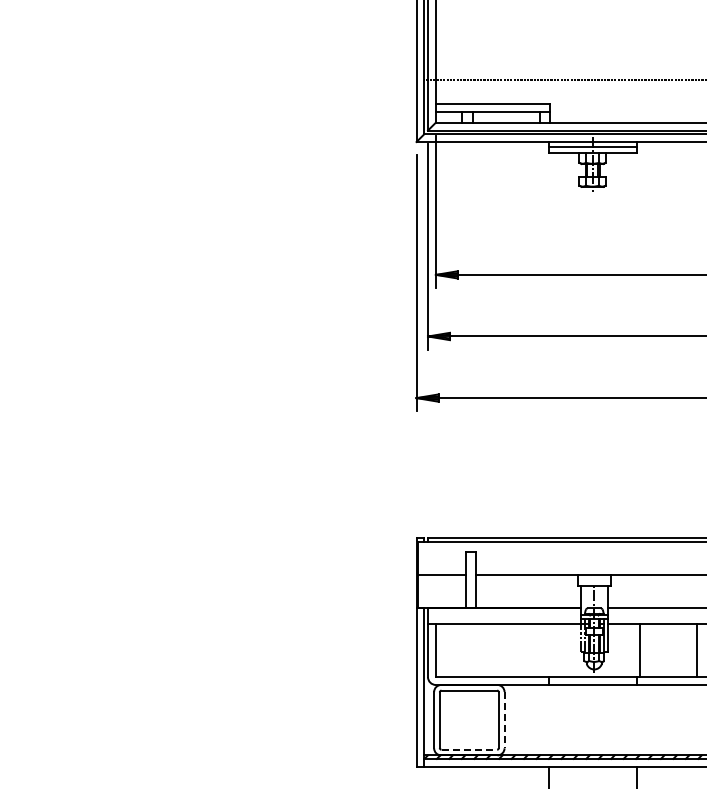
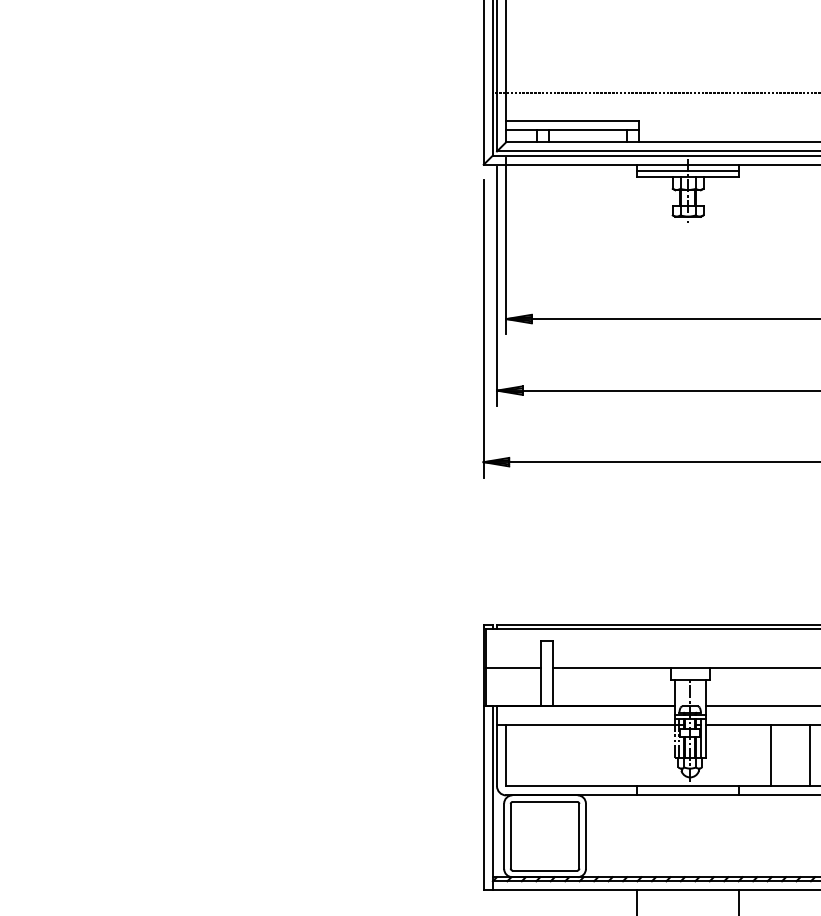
line: (639, 650) -> (770, 755), moved
line: (504, 720) -> (585, 836), dashed -> solid
line: (469, 749) -> (545, 870), dashed -> solid

